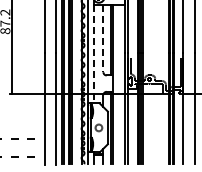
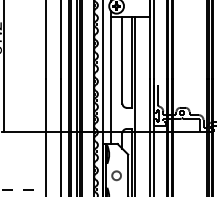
line: (103, 39) -> (122, 61), dashed -> solid
line: (94, 54) -> (110, 80), dashed -> solid

